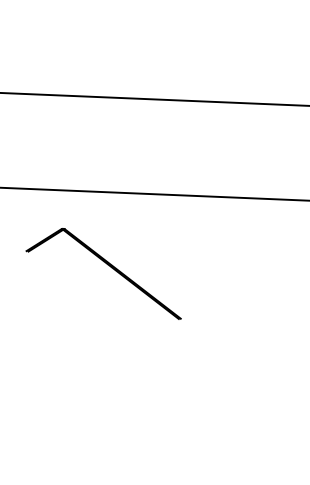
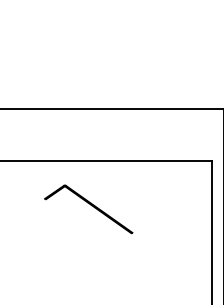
part: (103, 273) -> (88, 209), moved

